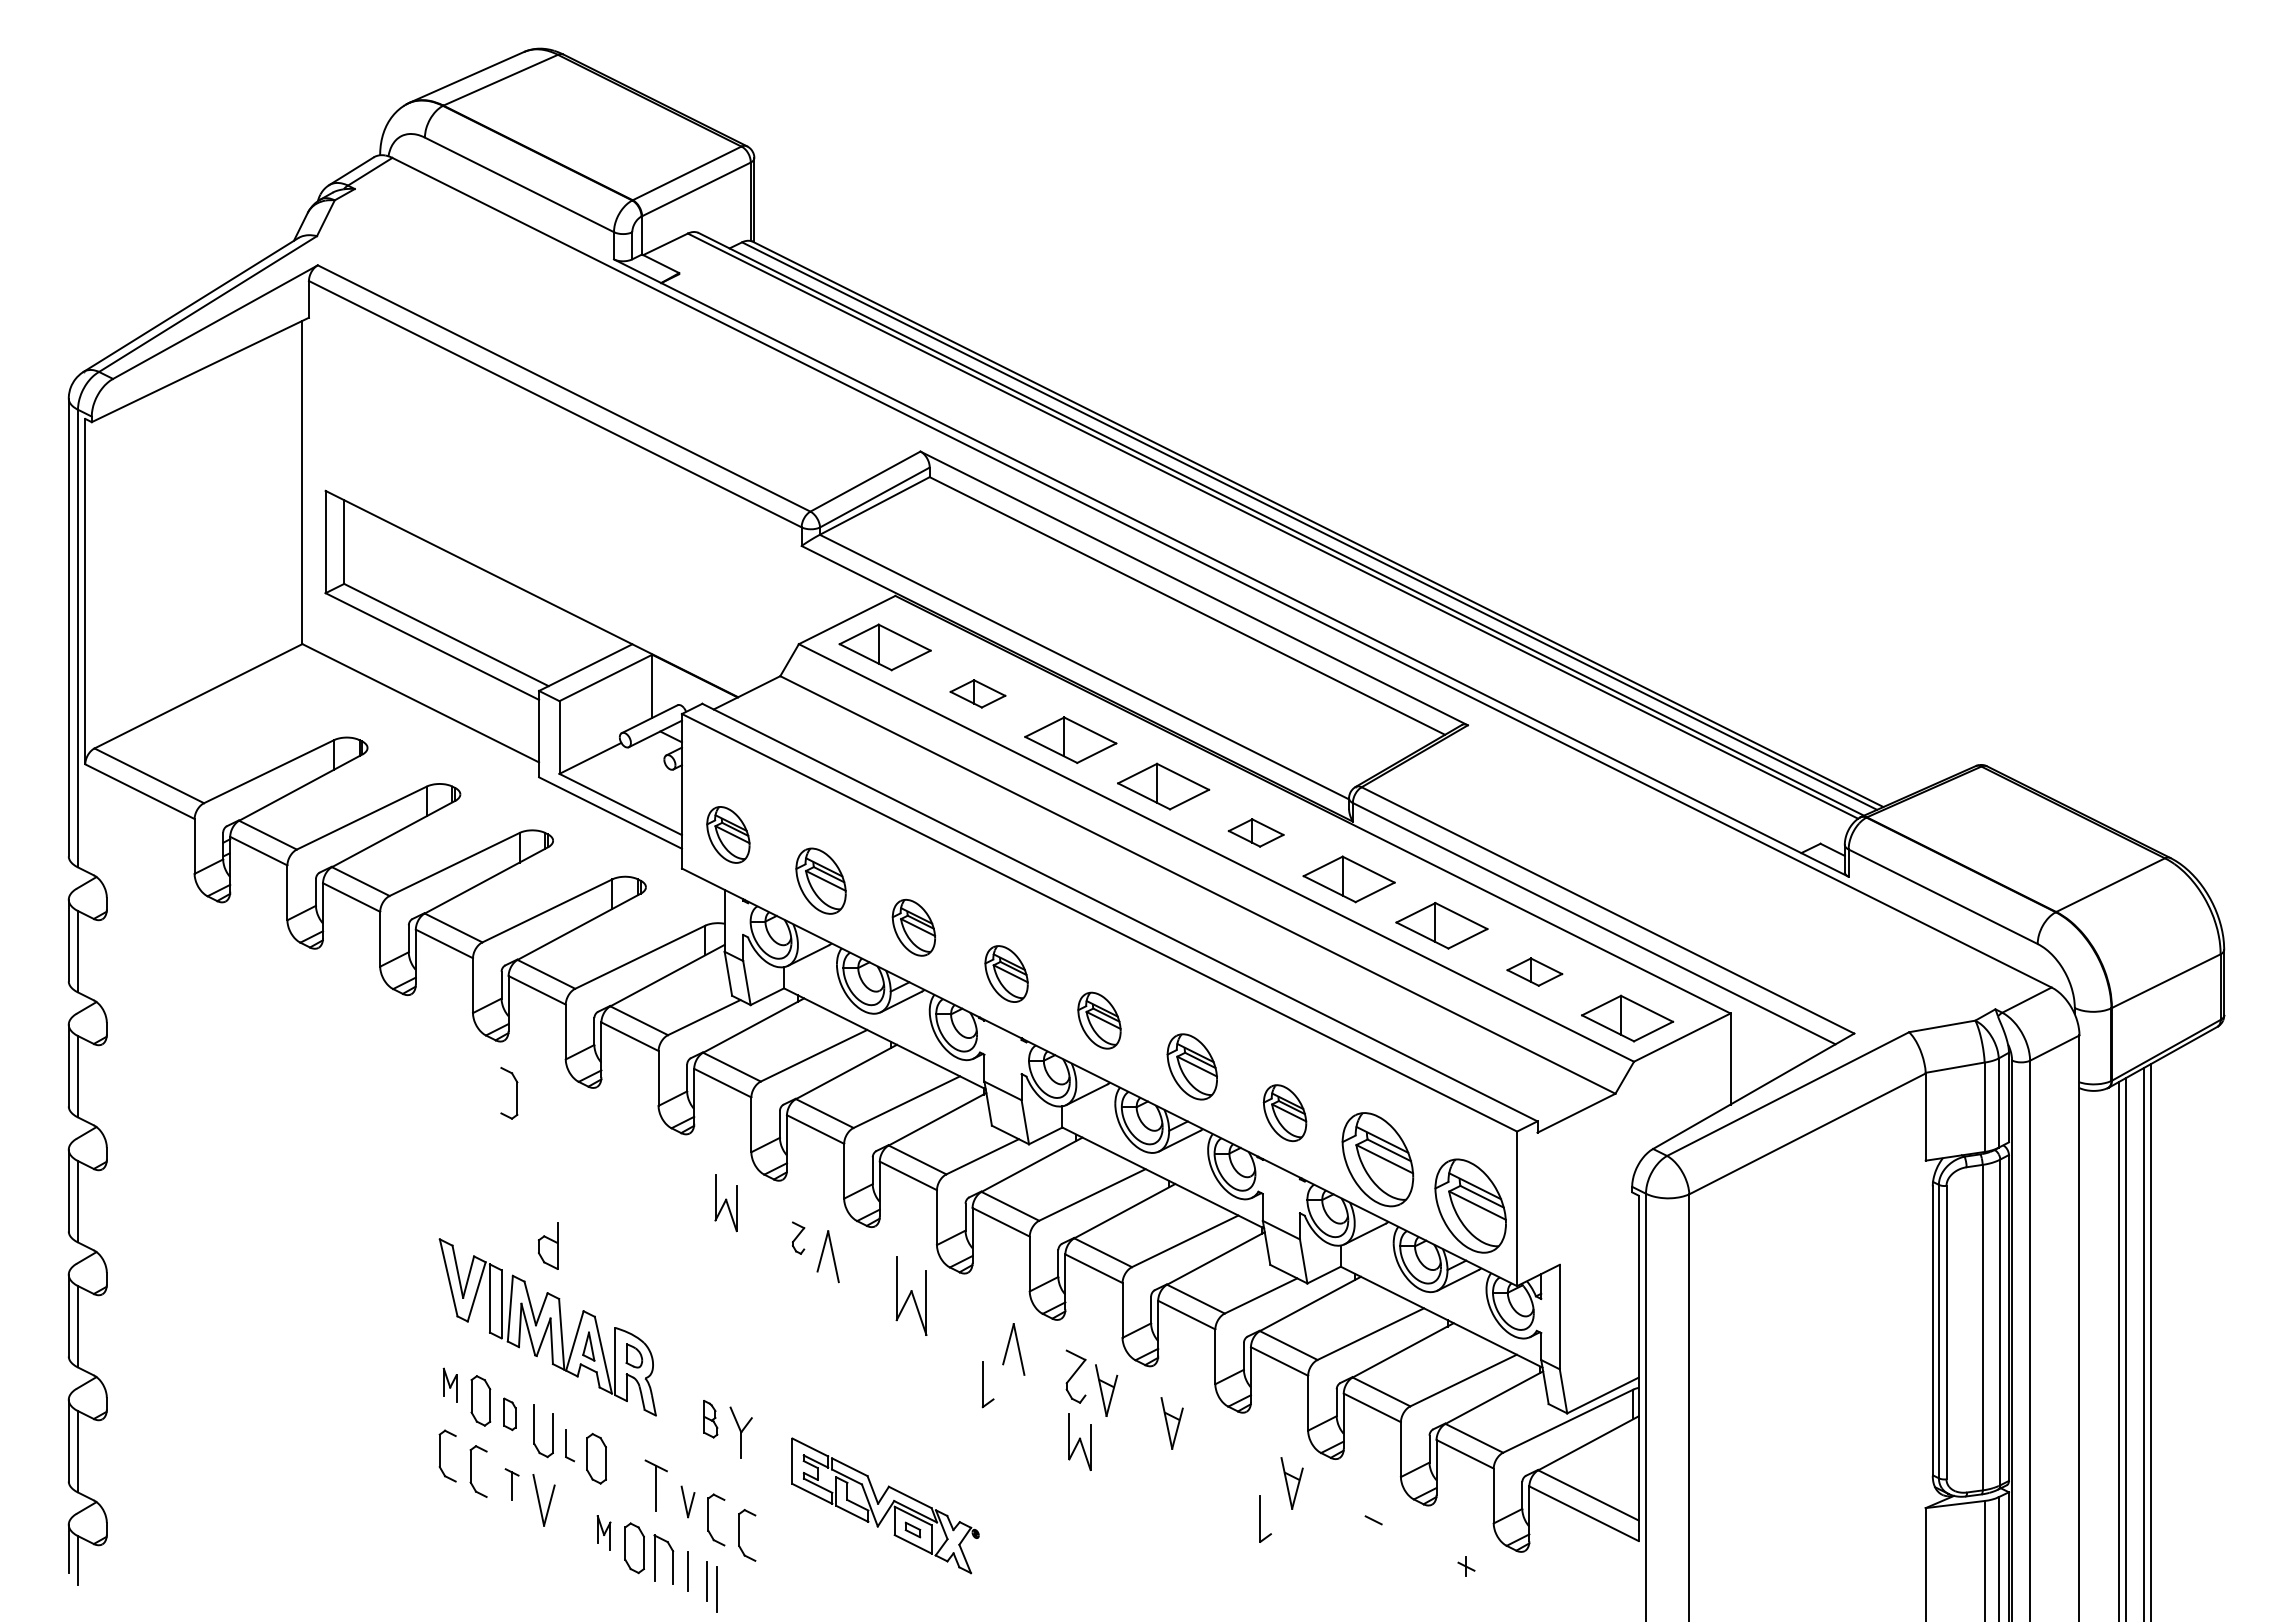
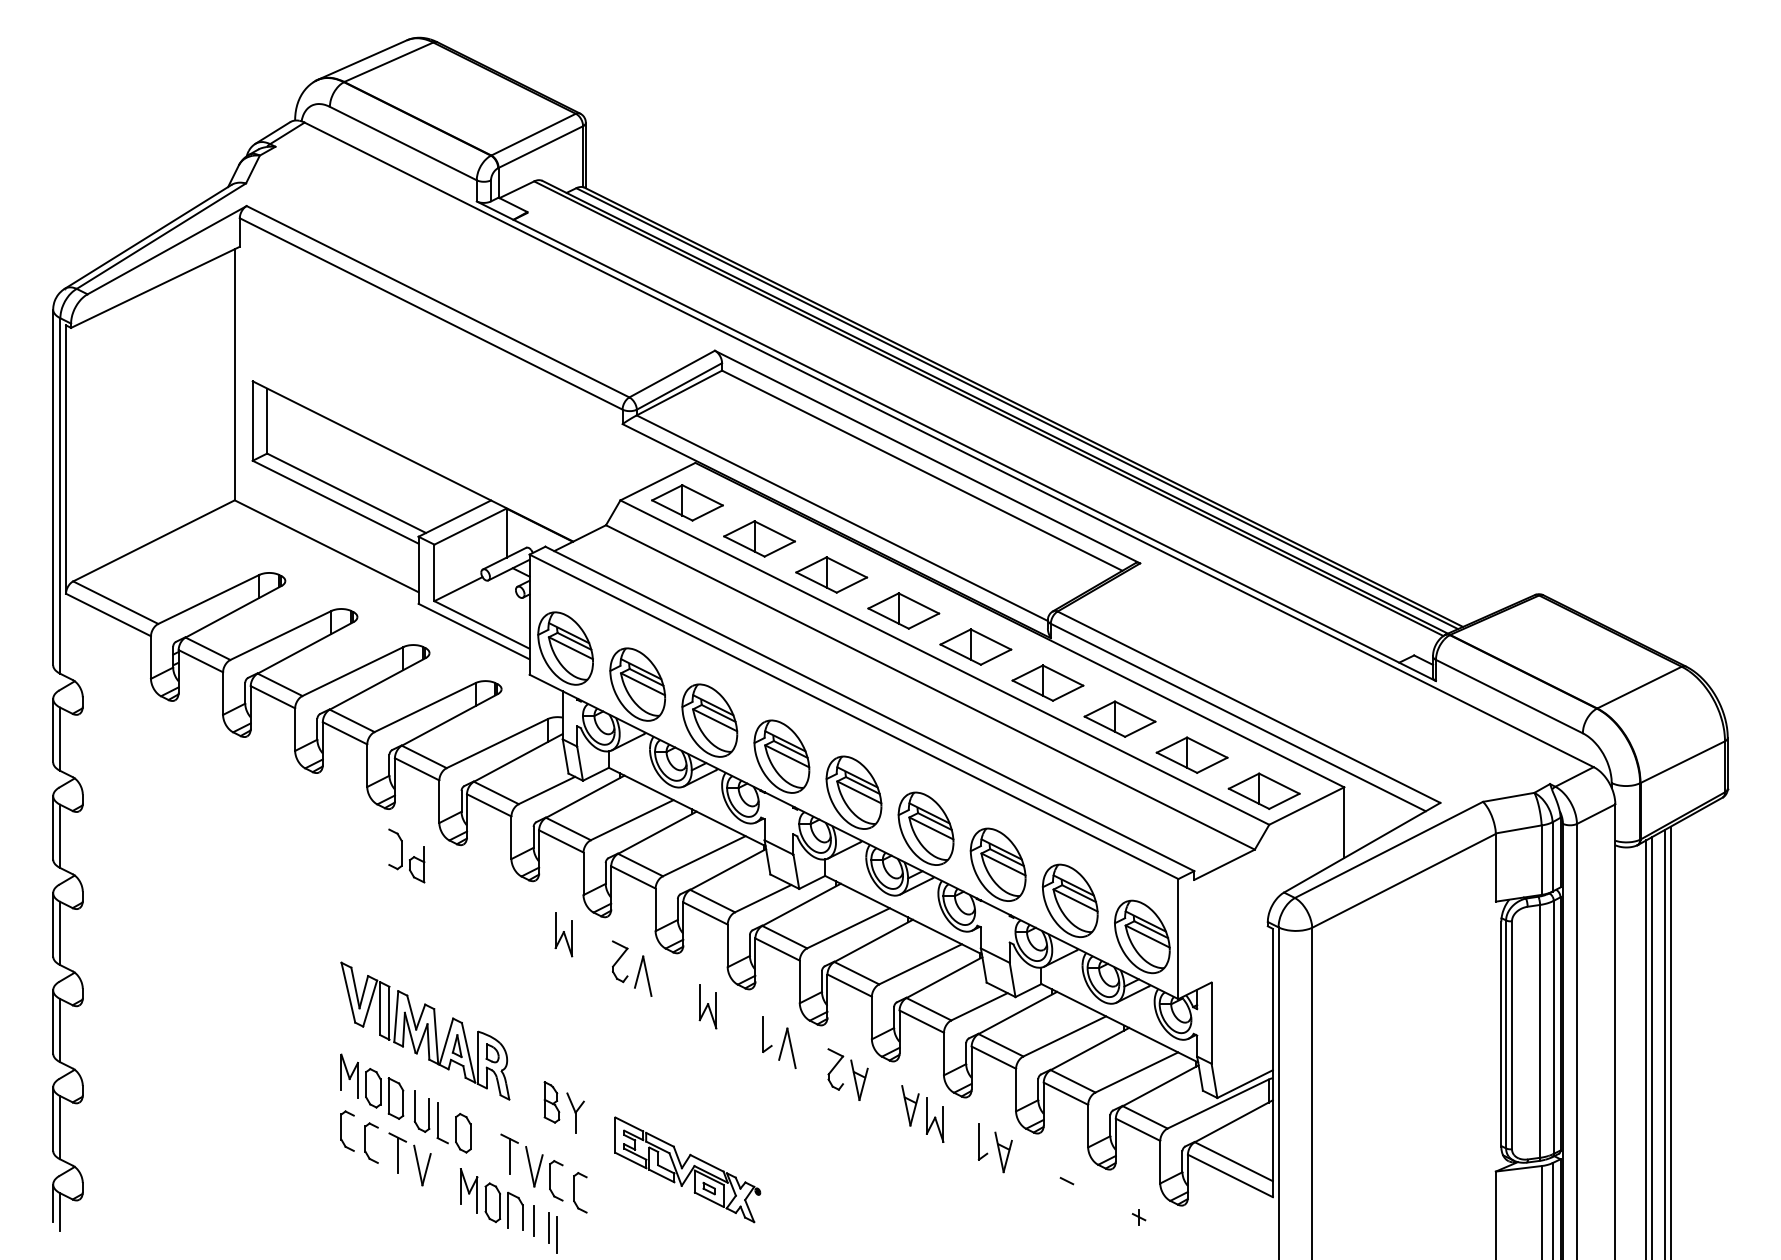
part: (977, 693) -> (759, 538), size x1.67
part: (1255, 832) -> (975, 646), size x1.67
part: (728, 834) -> (565, 648), size x1.67
part: (820, 880) -> (637, 683), size x1.43
part: (913, 927) -> (709, 720), size x1.67
part: (1534, 971) -> (1191, 754), size x1.67
part: (1006, 973) -> (781, 756), size x1.67
part: (1099, 1020) -> (853, 792), size x1.67
part: (1192, 1066) -> (926, 828), size x1.43
part: (1284, 1112) -> (997, 864), size x1.67
part: (798, 1238) -> (620, 962), size x1.67
part: (548, 1245) -> (417, 864), moved
part: (911, 1295) -> (707, 1006), size x0.71
part: (987, 1384) -> (766, 1034), moved
part: (449, 1385) -> (349, 1076), size x1.67
part: (509, 1414) -> (395, 1098), size x1.67
part: (710, 1419) -> (551, 1102), size x1.43
part: (1079, 1441) -> (934, 1119), moved
part: (569, 1445) -> (442, 1122), size x1.67
part: (511, 1484) -> (397, 1153), size x1.67
part: (687, 1501) -> (533, 1166), size x1.67
part: (1265, 1518) -> (982, 1141), moved
part: (603, 1532) -> (468, 1190), size x1.67

